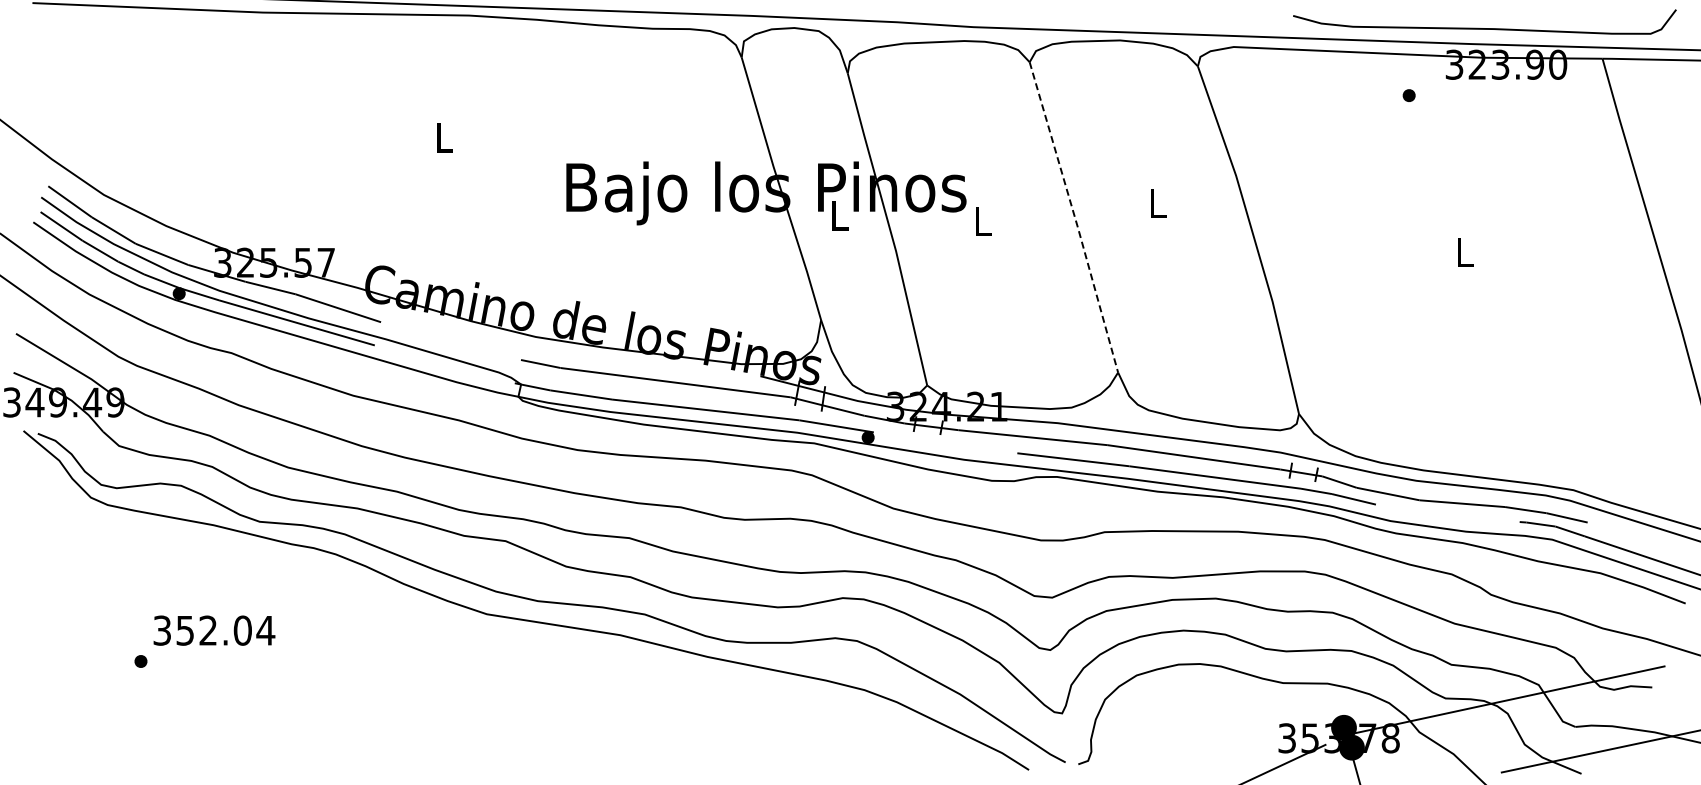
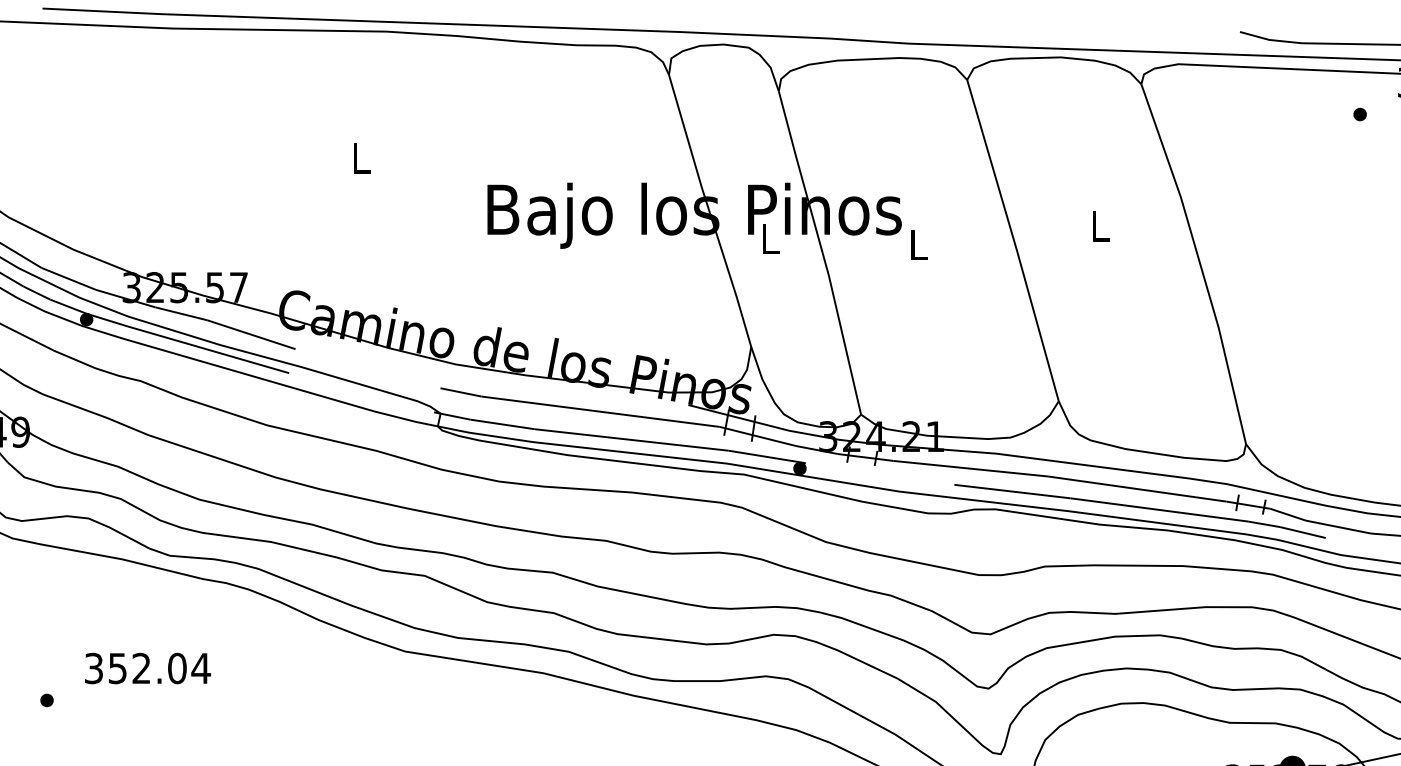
line: (1075, 218) -> (1014, 241), dashed -> solid
text: (214, 630) -> (148, 668), moved

